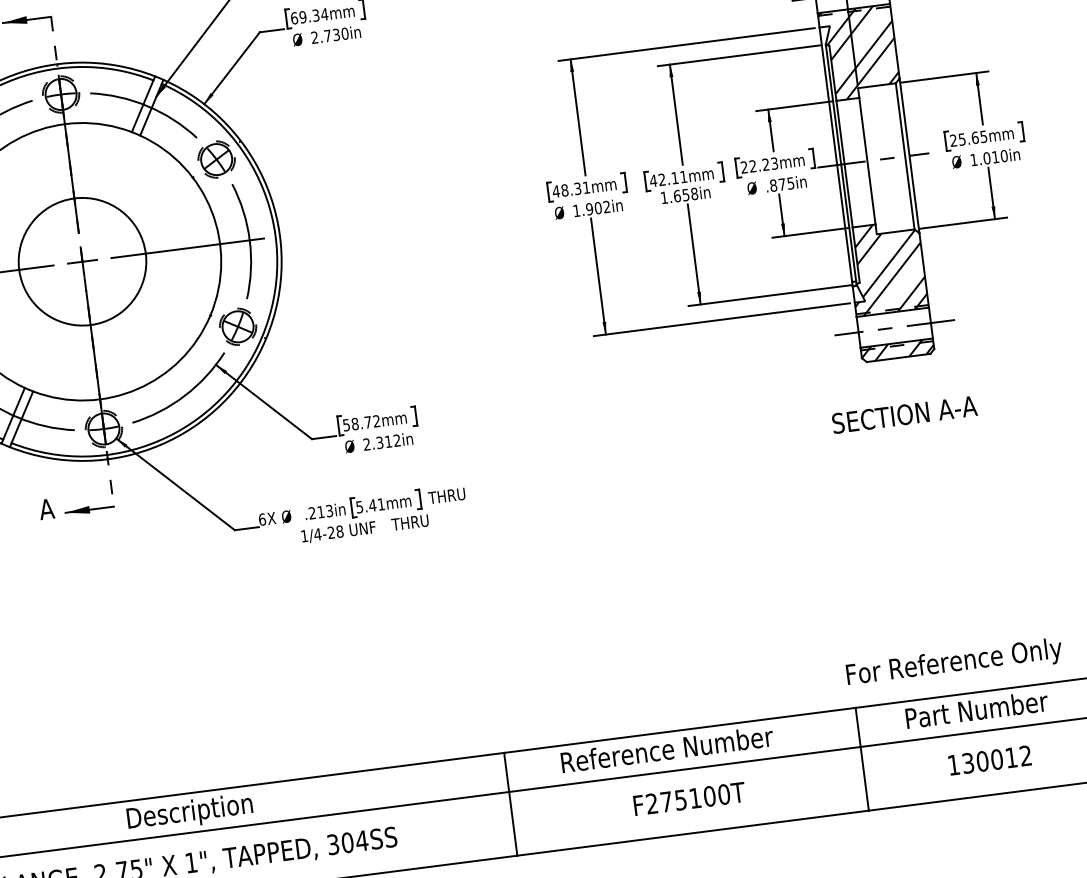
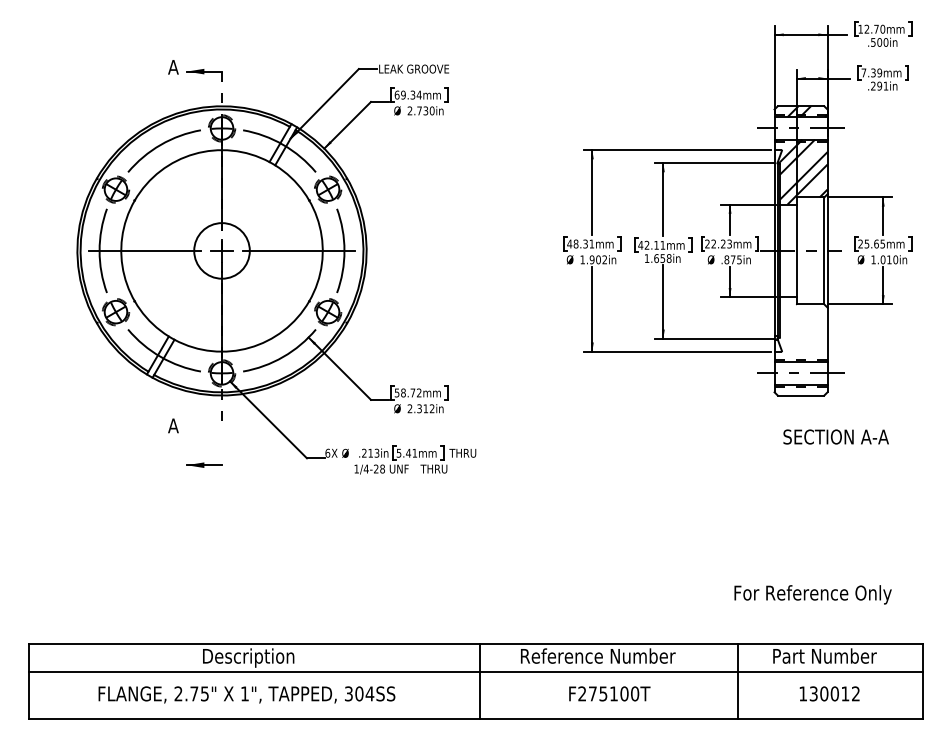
circle: (81, 261) -> (221, 250), size x0.6
hatch: (886, 267) -> (800, 329), removed
hatch: (896, 349) -> (800, 389), removed
text: (903, 414) -> (835, 436), moved
part: (89, 508) -> (204, 464), moved
text: (953, 663) -> (812, 594), moved

